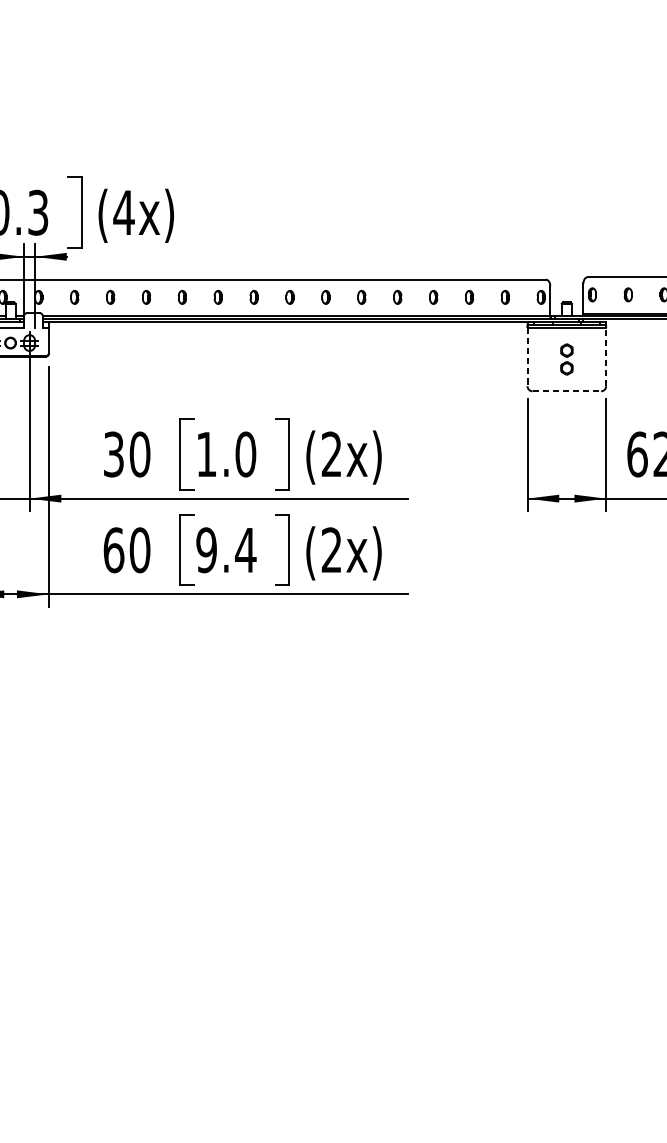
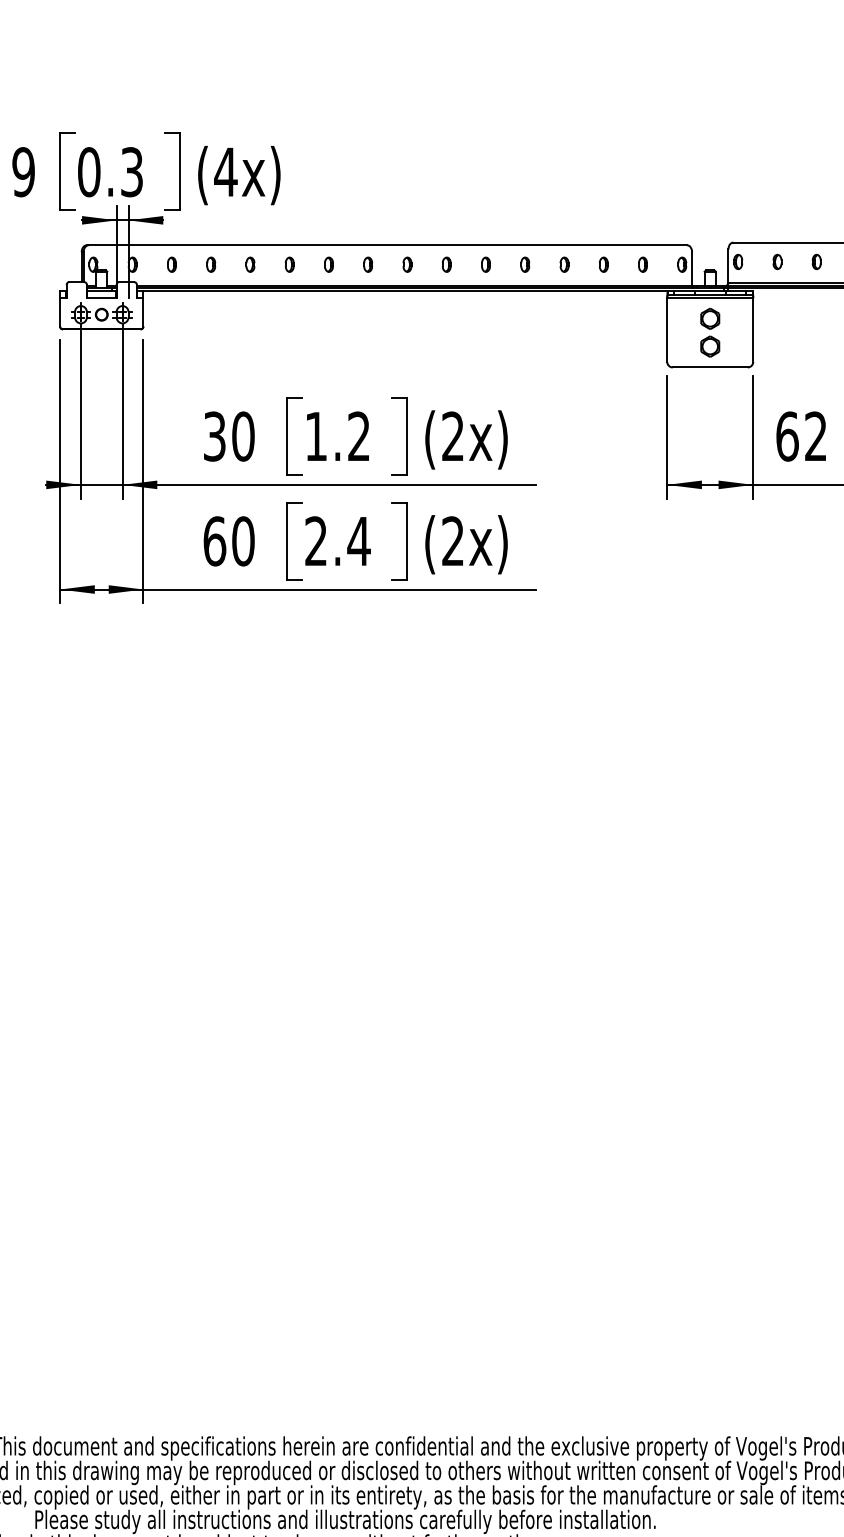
line: (527, 356) -> (667, 329), dashed -> solid
line: (606, 356) -> (753, 329), dashed -> solid
part: (567, 359) -> (710, 332), size x1.43
line: (567, 391) -> (710, 367), dashed -> solid
text: (246, 454) -> (359, 436), 1.0 -> 1.2
text: (206, 550) -> (316, 541), 9.4 -> 2.4

